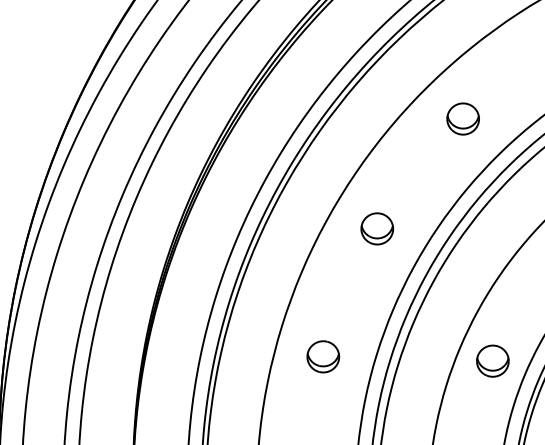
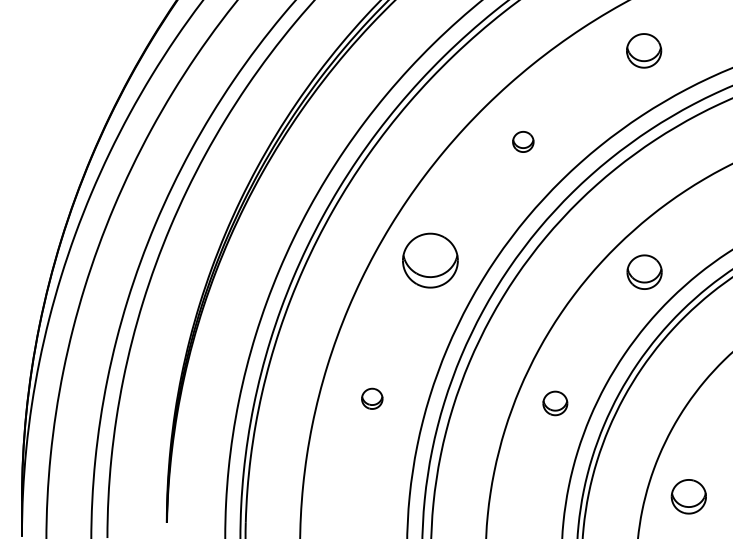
part: (463, 118) -> (523, 141), size x0.6
part: (377, 228) -> (430, 260), size x1.6
part: (323, 356) -> (372, 398), size x0.6
part: (493, 361) -> (555, 403), size x0.7

